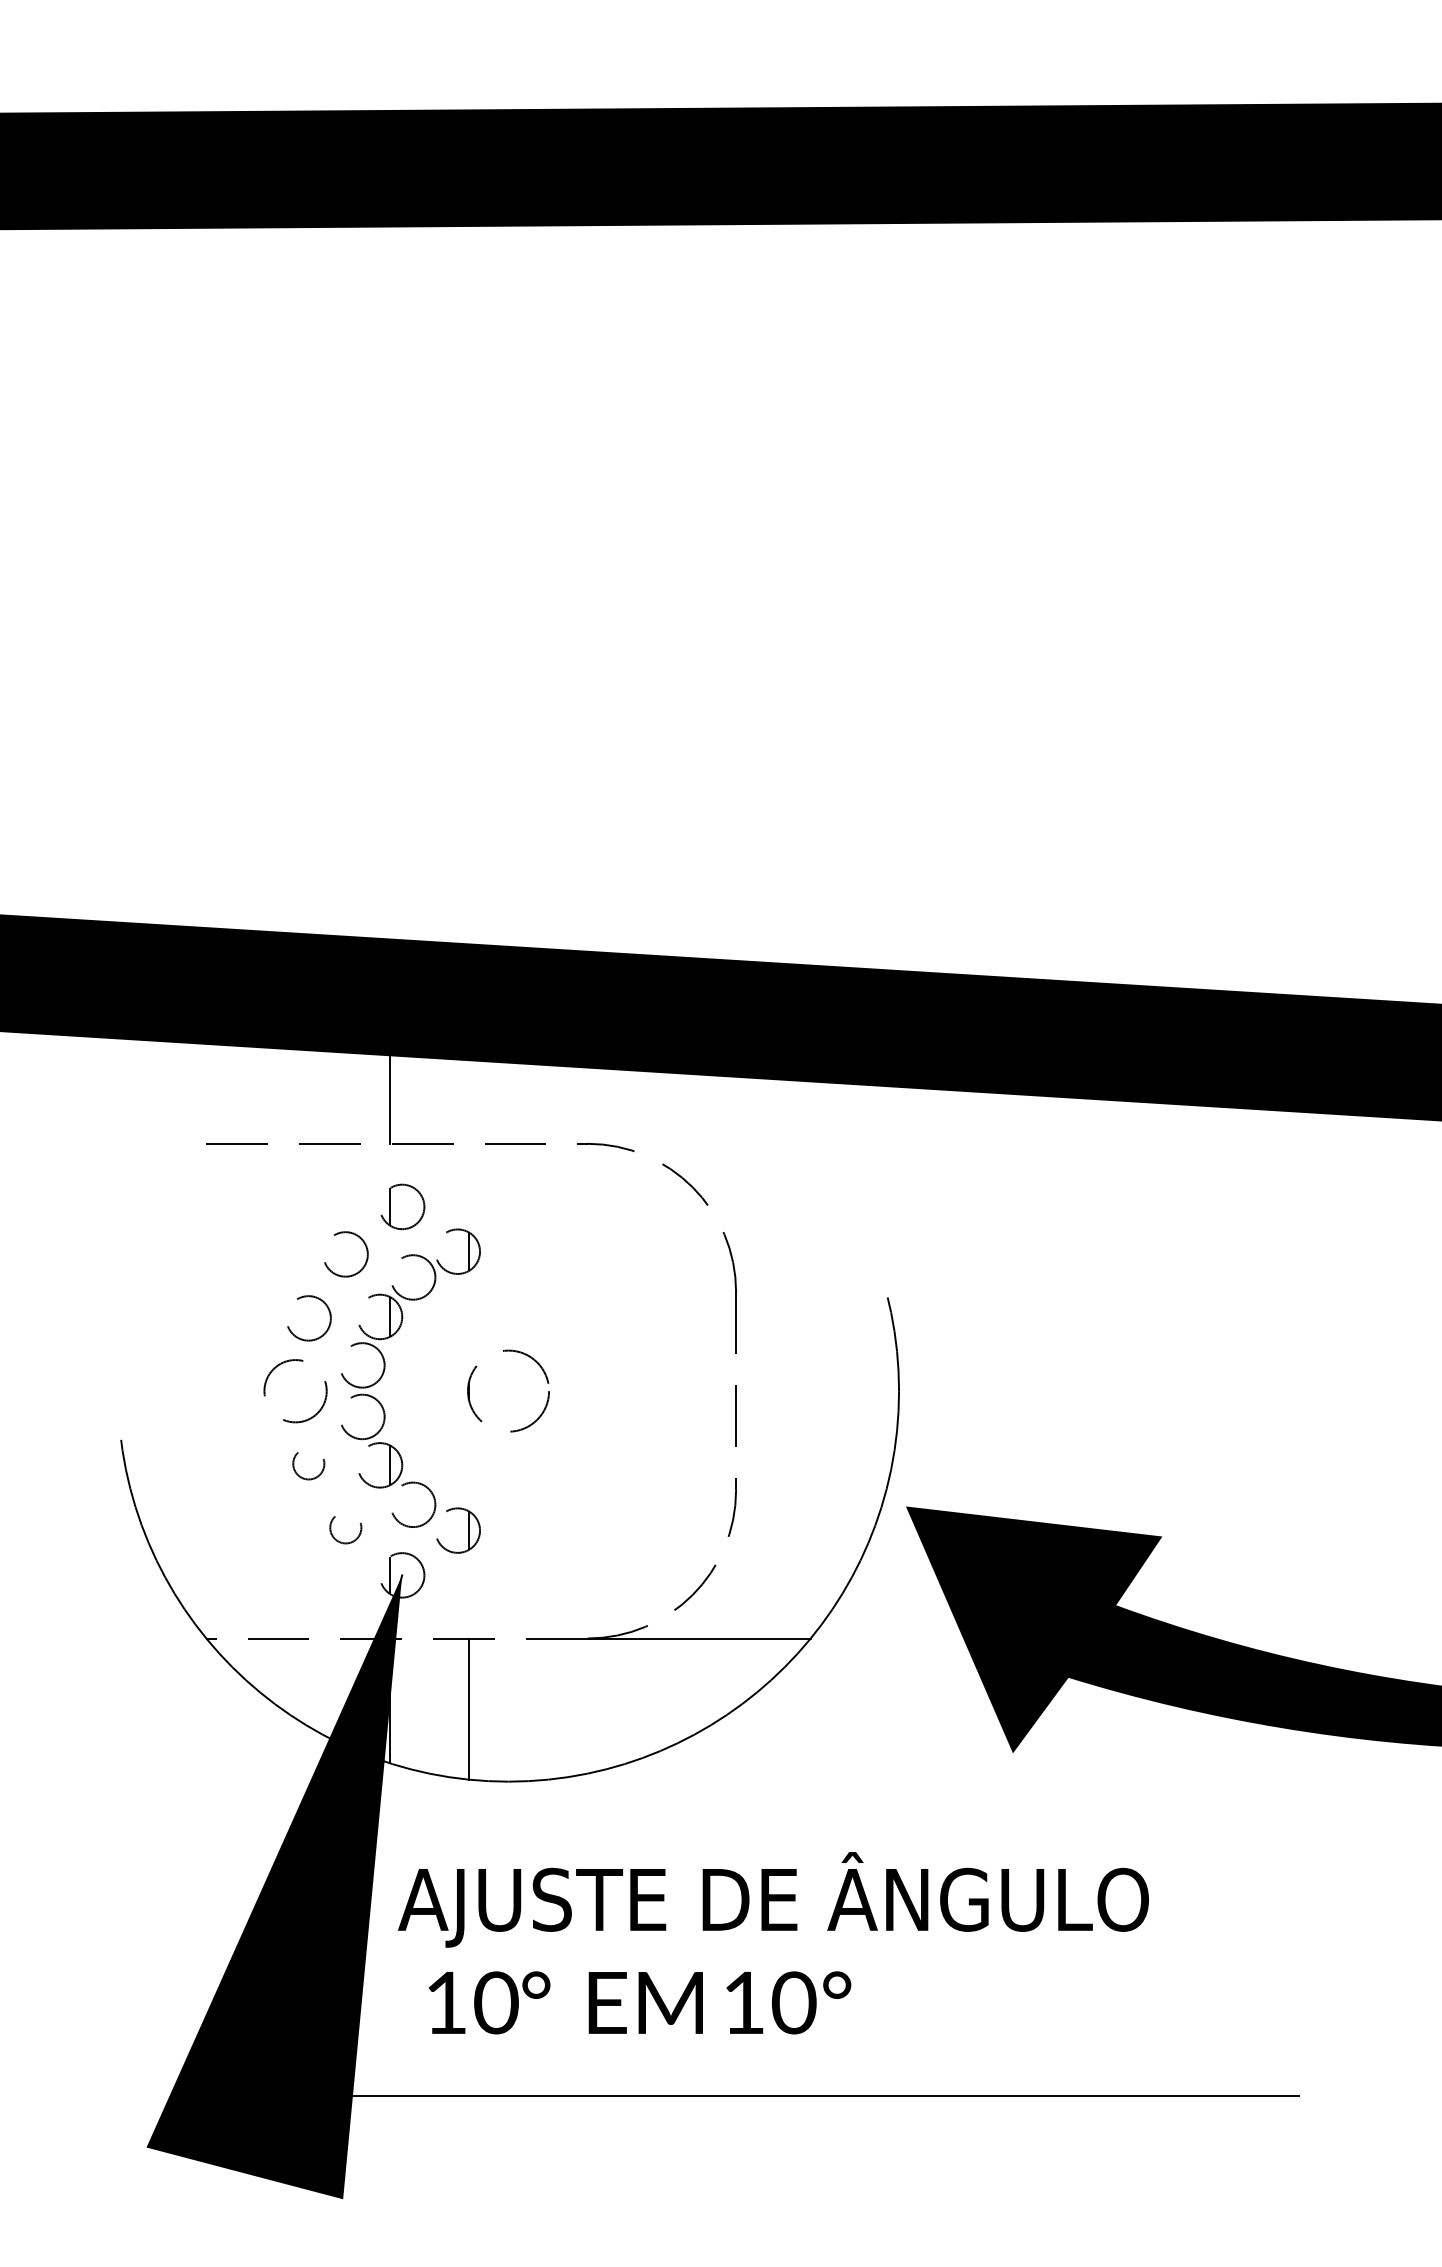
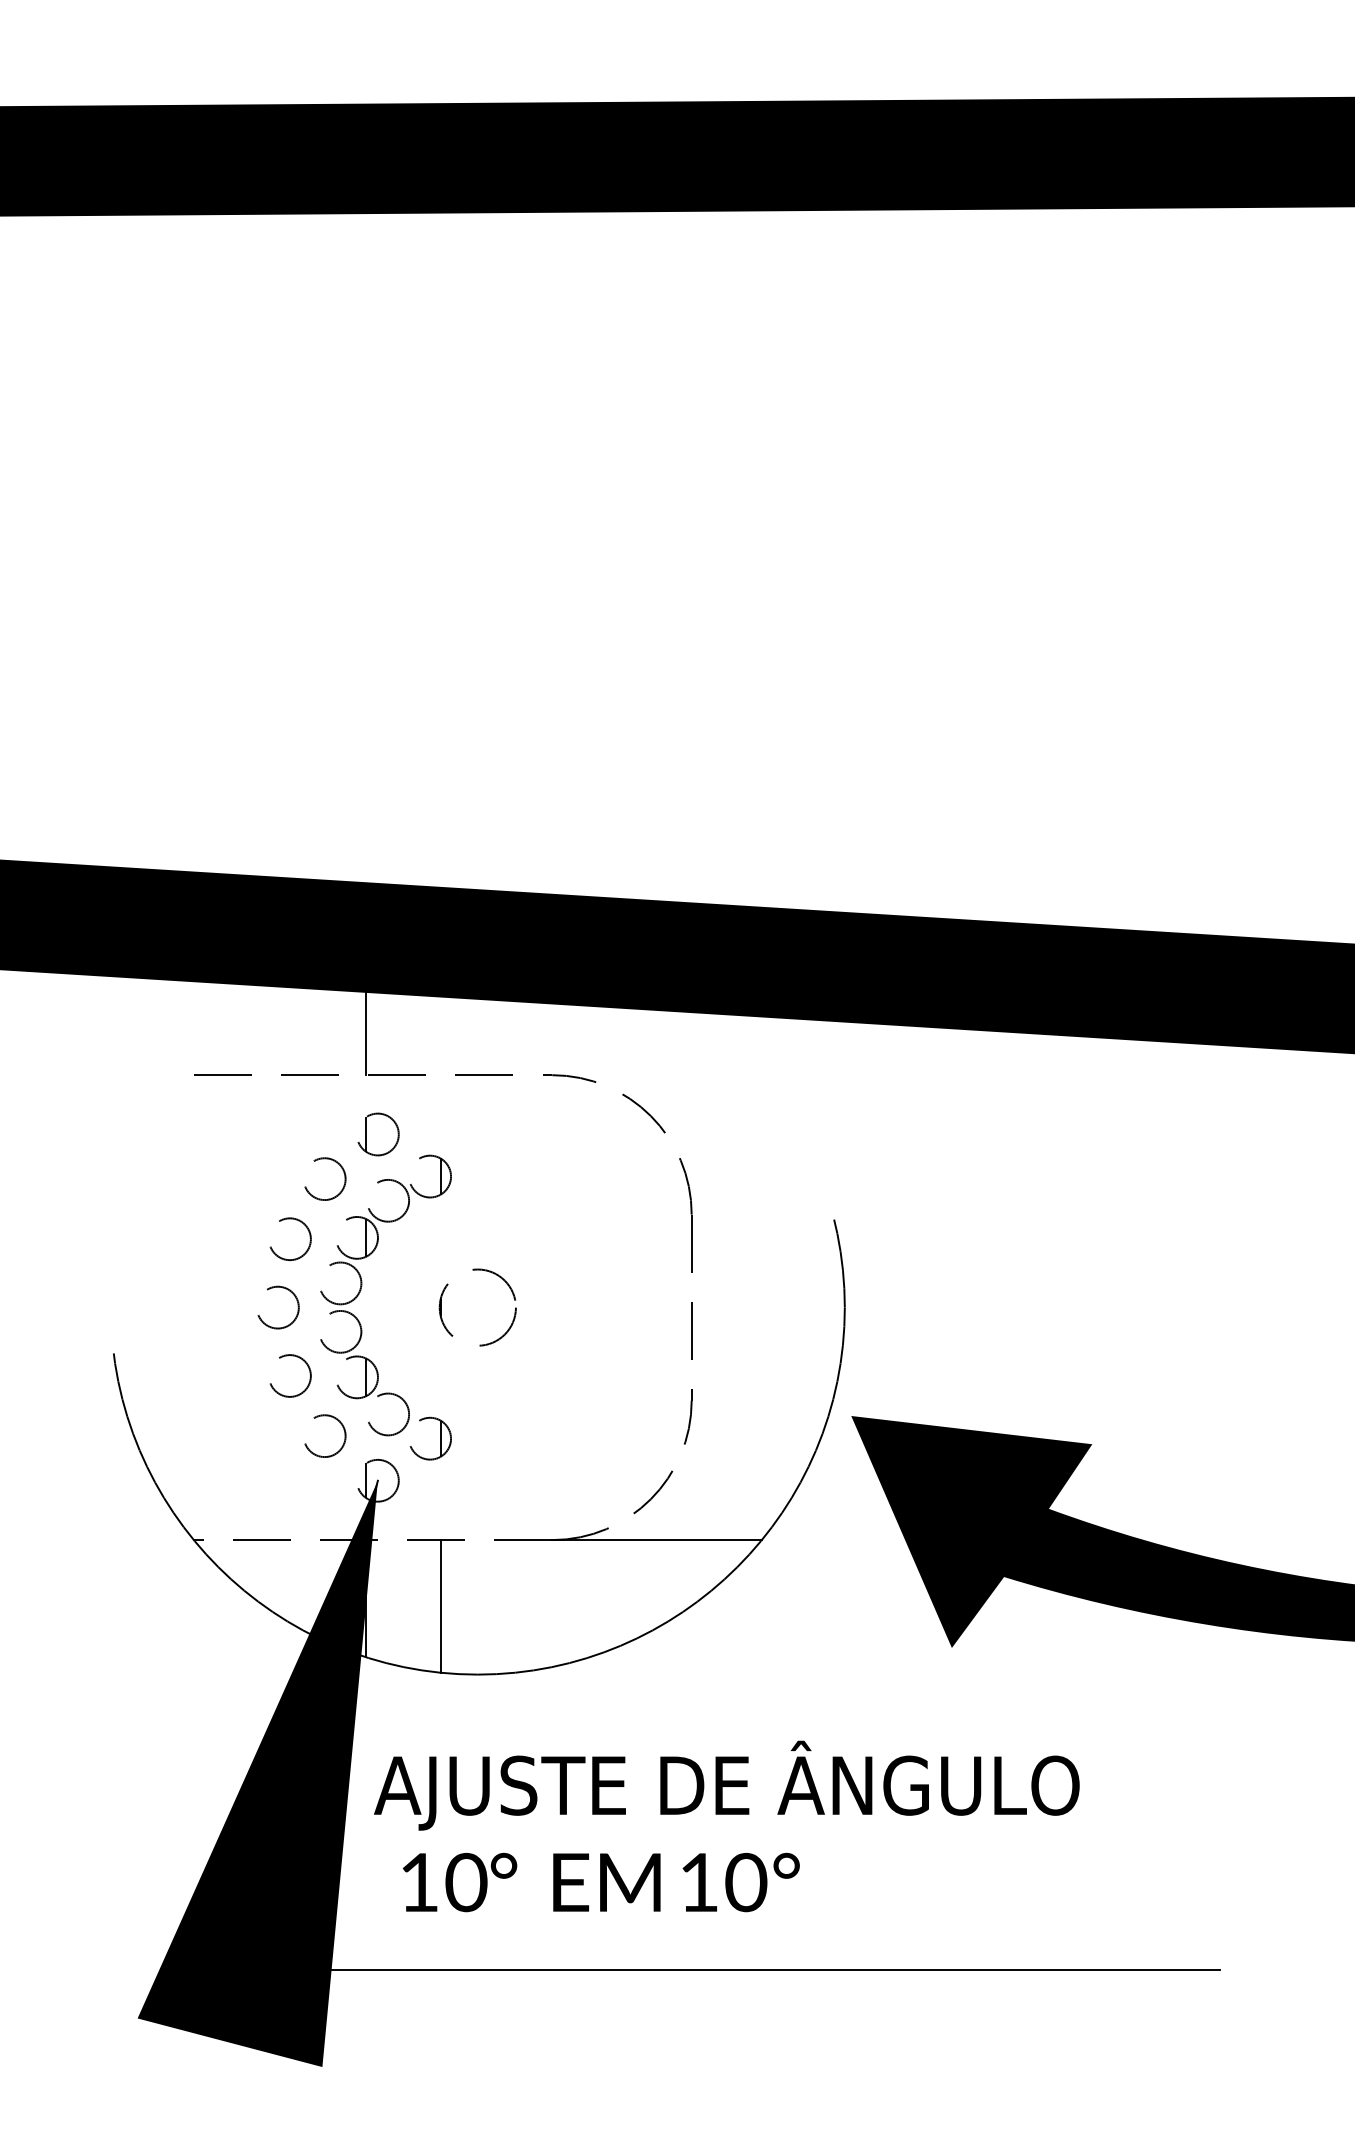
circle: (296, 1391) -> (278, 1307), size x0.71
circle: (309, 1463) -> (290, 1375), size x1.43
circle: (346, 1527) -> (325, 1435), size x1.43

